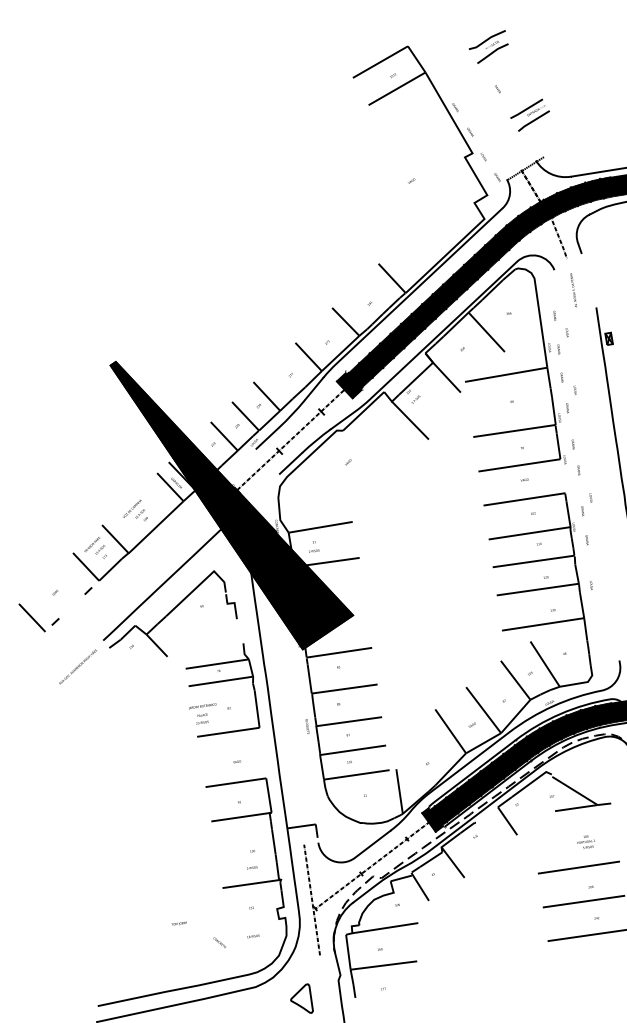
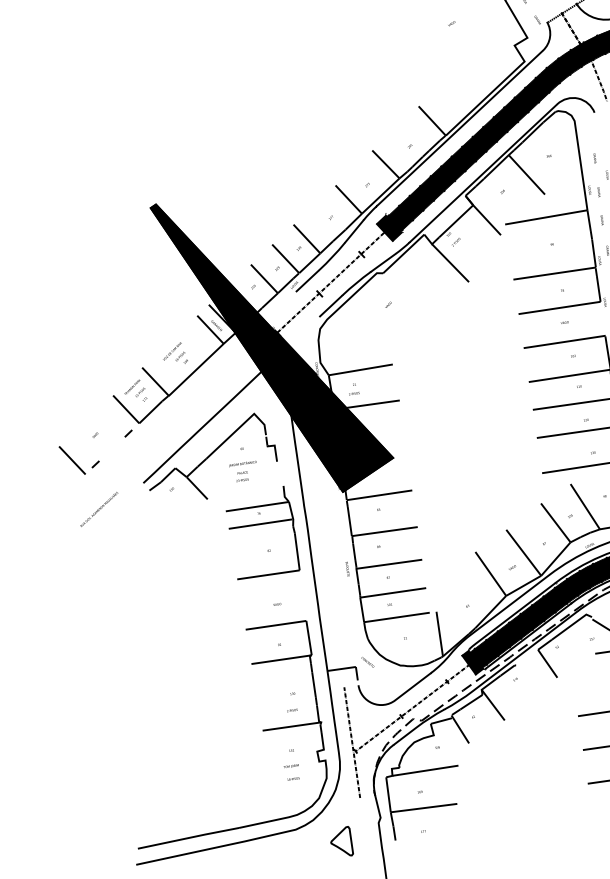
text: (77, 666) -> (98, 509), moved
text: (202, 713) -> (242, 471), moved
text: (178, 923) -> (290, 766), moved
text: (219, 942) -> (367, 662), moved

